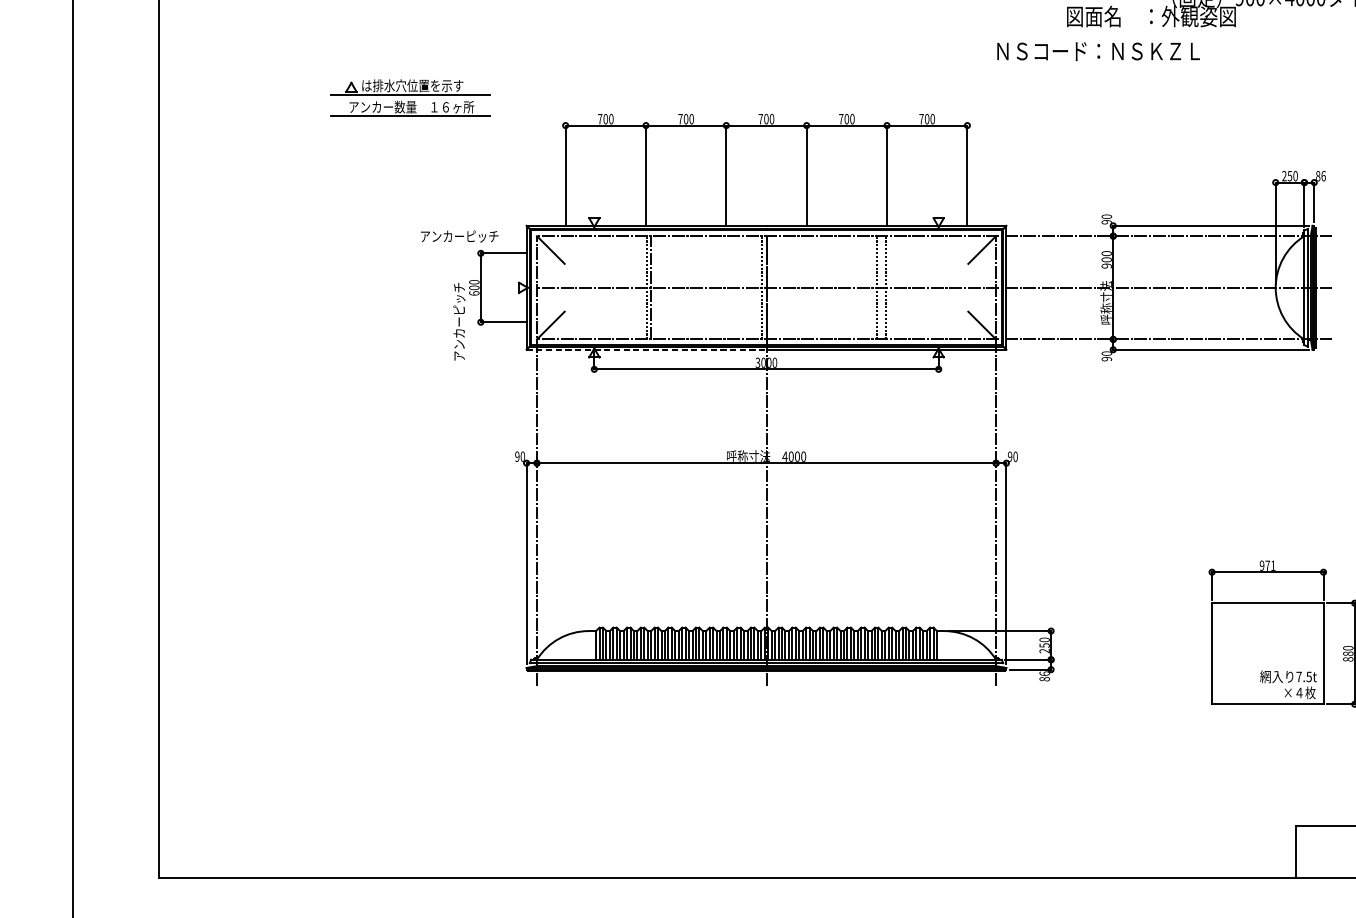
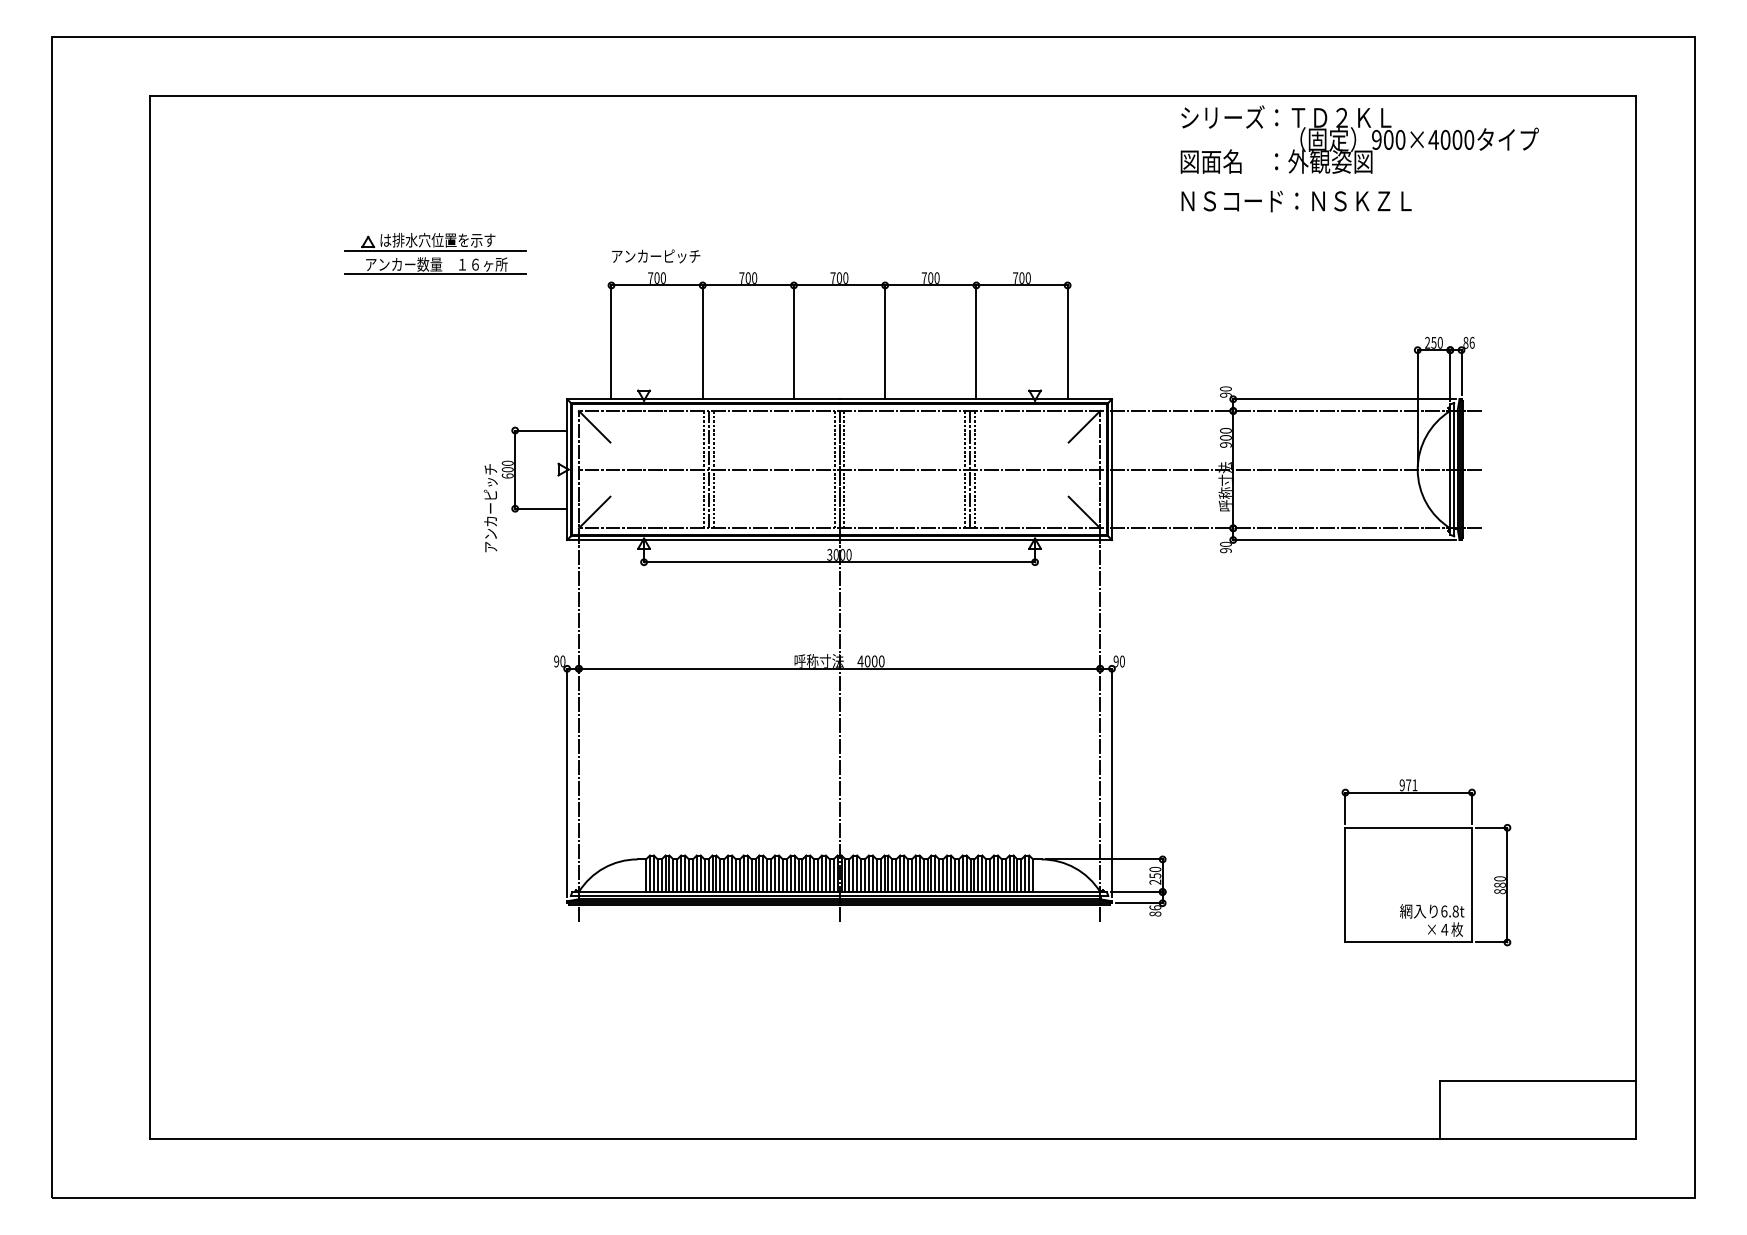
text: (1098, 51) -> (1296, 201), moved
text: (459, 236) -> (656, 256), moved
line: (655, 287) -> (713, 469), added
line: (770, 287) -> (844, 469), added
line: (881, 287) -> (970, 469), added
line: (646, 350) -> (703, 540), dashed -> solid
text: (1303, 676) -> (1449, 911), 7.5t -> 6.8t

